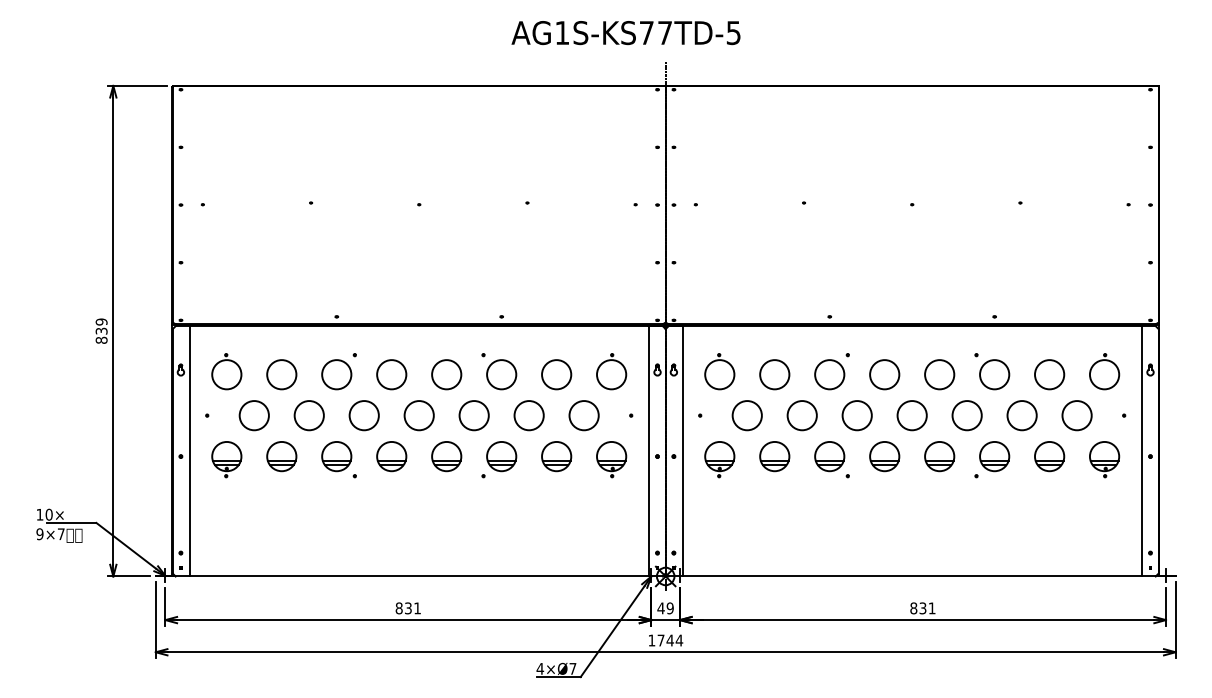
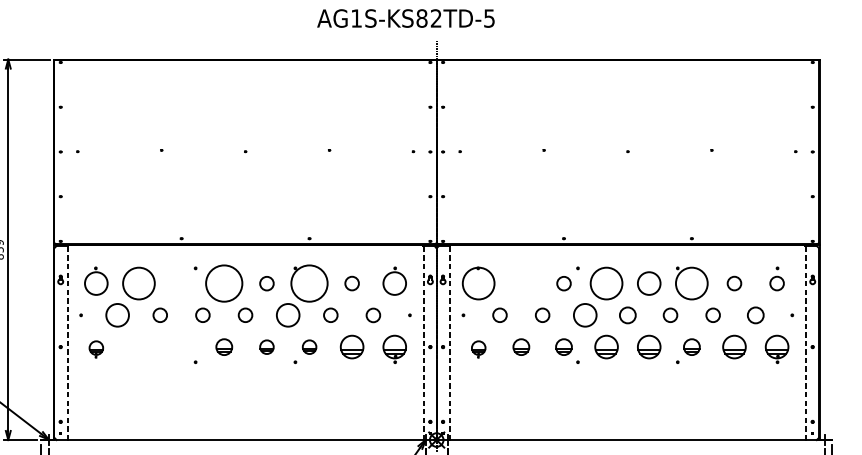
text: (655, 33) -> (428, 18), AG1S-KS77TD-5 -> AG1S-KS82TD-5
circle: (281, 374) -> (138, 283), size x1.4
circle: (336, 374) -> (181, 283), removed
circle: (391, 374) -> (224, 283), size x1.6
circle: (446, 374) -> (266, 283), size x0.6
circle: (501, 374) -> (309, 283), size x1.6
circle: (556, 374) -> (352, 283), size x0.6
circle: (719, 374) -> (478, 283), size x1.4
circle: (774, 374) -> (521, 283), removed
circle: (829, 374) -> (563, 283), size x0.6
circle: (884, 374) -> (606, 283), size x1.4
circle: (994, 374) -> (691, 283), size x1.4
circle: (1049, 374) -> (734, 283), size x0.6
circle: (1104, 374) -> (777, 283), size x0.6
circle: (308, 415) -> (159, 315), size x0.6
circle: (363, 415) -> (202, 315), size x0.6
circle: (418, 415) -> (244, 315), size x0.6
circle: (528, 415) -> (330, 315), size x0.6
circle: (583, 415) -> (372, 315), size x0.6
circle: (746, 415) -> (499, 315), size x0.6
circle: (801, 415) -> (542, 315), size x0.6
circle: (911, 415) -> (627, 315), size x0.7
circle: (966, 415) -> (670, 315), size x0.6
circle: (1021, 415) -> (712, 315), size x0.6
circle: (1076, 415) -> (755, 315), size x0.7
line: (189, 450) -> (67, 342), solid -> dashed
line: (648, 450) -> (423, 342), solid -> dashed
line: (682, 450) -> (449, 342), solid -> dashed
line: (1141, 450) -> (805, 342), solid -> dashed
part: (281, 456) -> (138, 347), removed
part: (336, 456) -> (181, 347), removed
part: (391, 456) -> (224, 347), size x0.7
part: (446, 456) -> (266, 347), size x0.6
part: (501, 456) -> (309, 347), size x0.6
part: (774, 456) -> (521, 347), size x0.7
part: (829, 456) -> (563, 347), size x0.7
part: (994, 456) -> (691, 347), size x0.7
part: (226, 459) -> (96, 349), size x0.6
part: (719, 459) -> (478, 349), size x0.6

